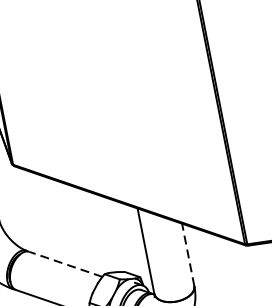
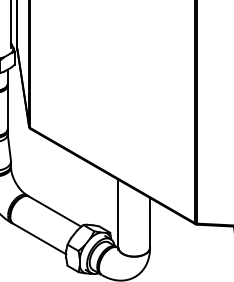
line: (188, 254) -> (150, 222), dashed -> solid
line: (64, 264) -> (54, 211), dashed -> solid

